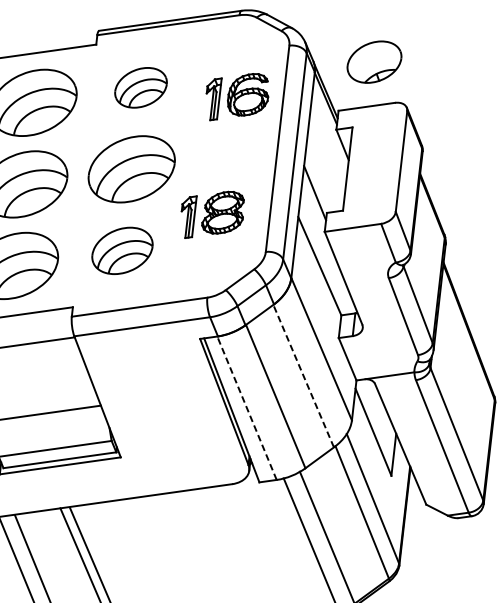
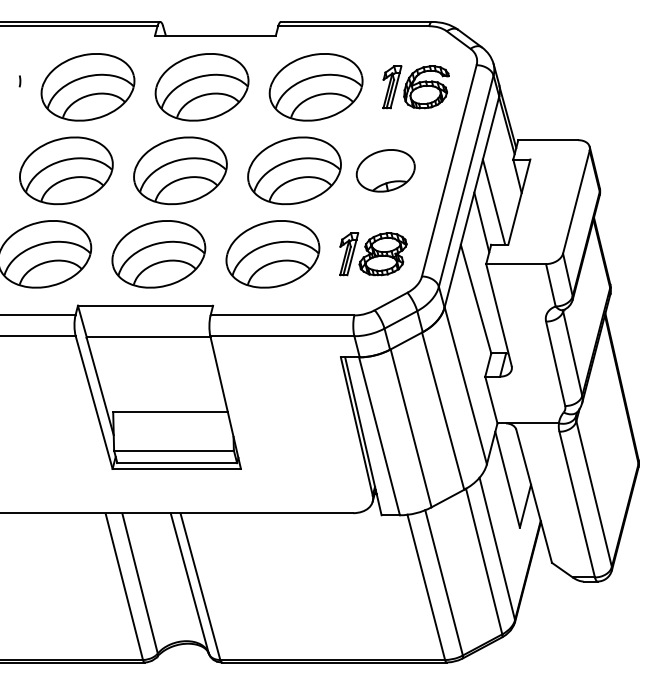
part: (374, 61) -> (385, 170), moved
part: (140, 88) -> (315, 87), size x1.67
part: (237, 96) -> (415, 87), moved
line: (323, 171) -> (493, 201), added
part: (213, 214) -> (373, 254), moved
part: (122, 251) -> (272, 254), size x1.43
line: (303, 375) -> (443, 410), dashed -> solid
line: (247, 408) -> (379, 436), dashed -> solid

